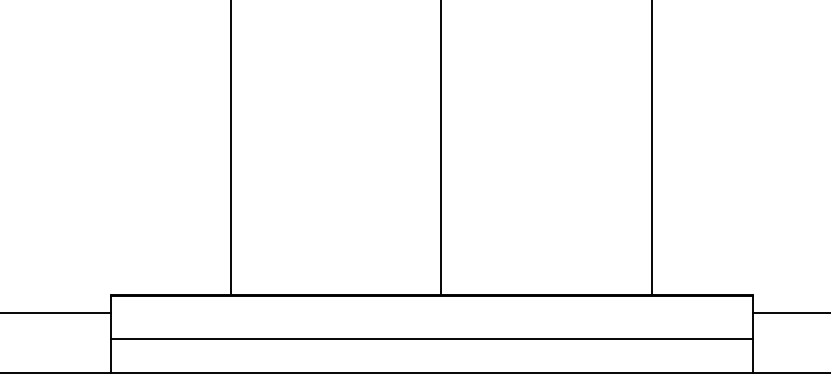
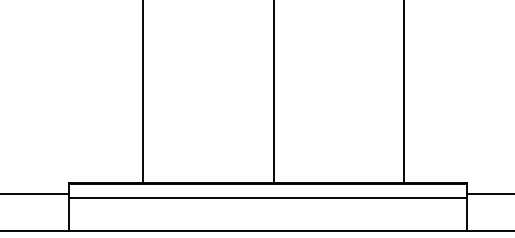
line: (431, 339) -> (267, 198), moved

